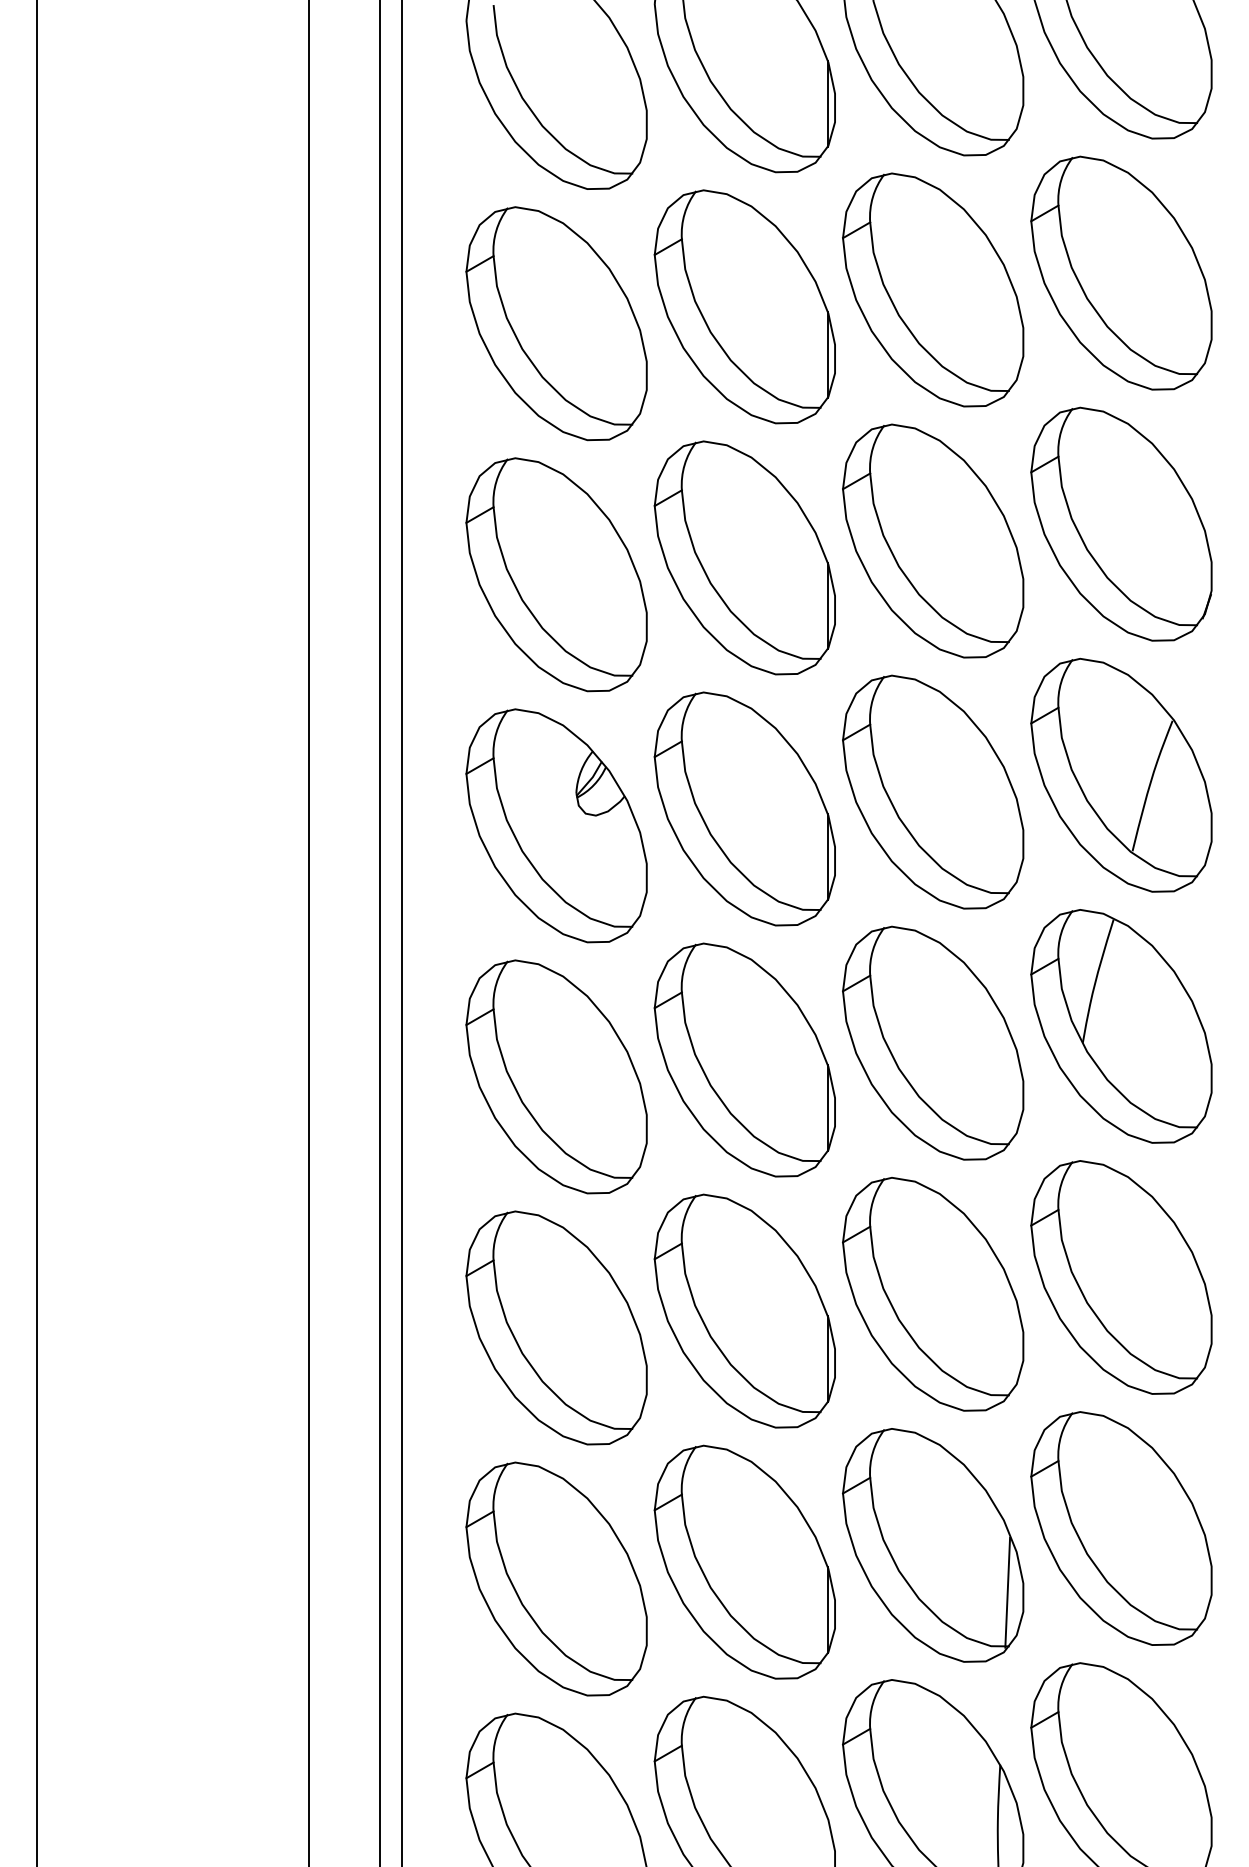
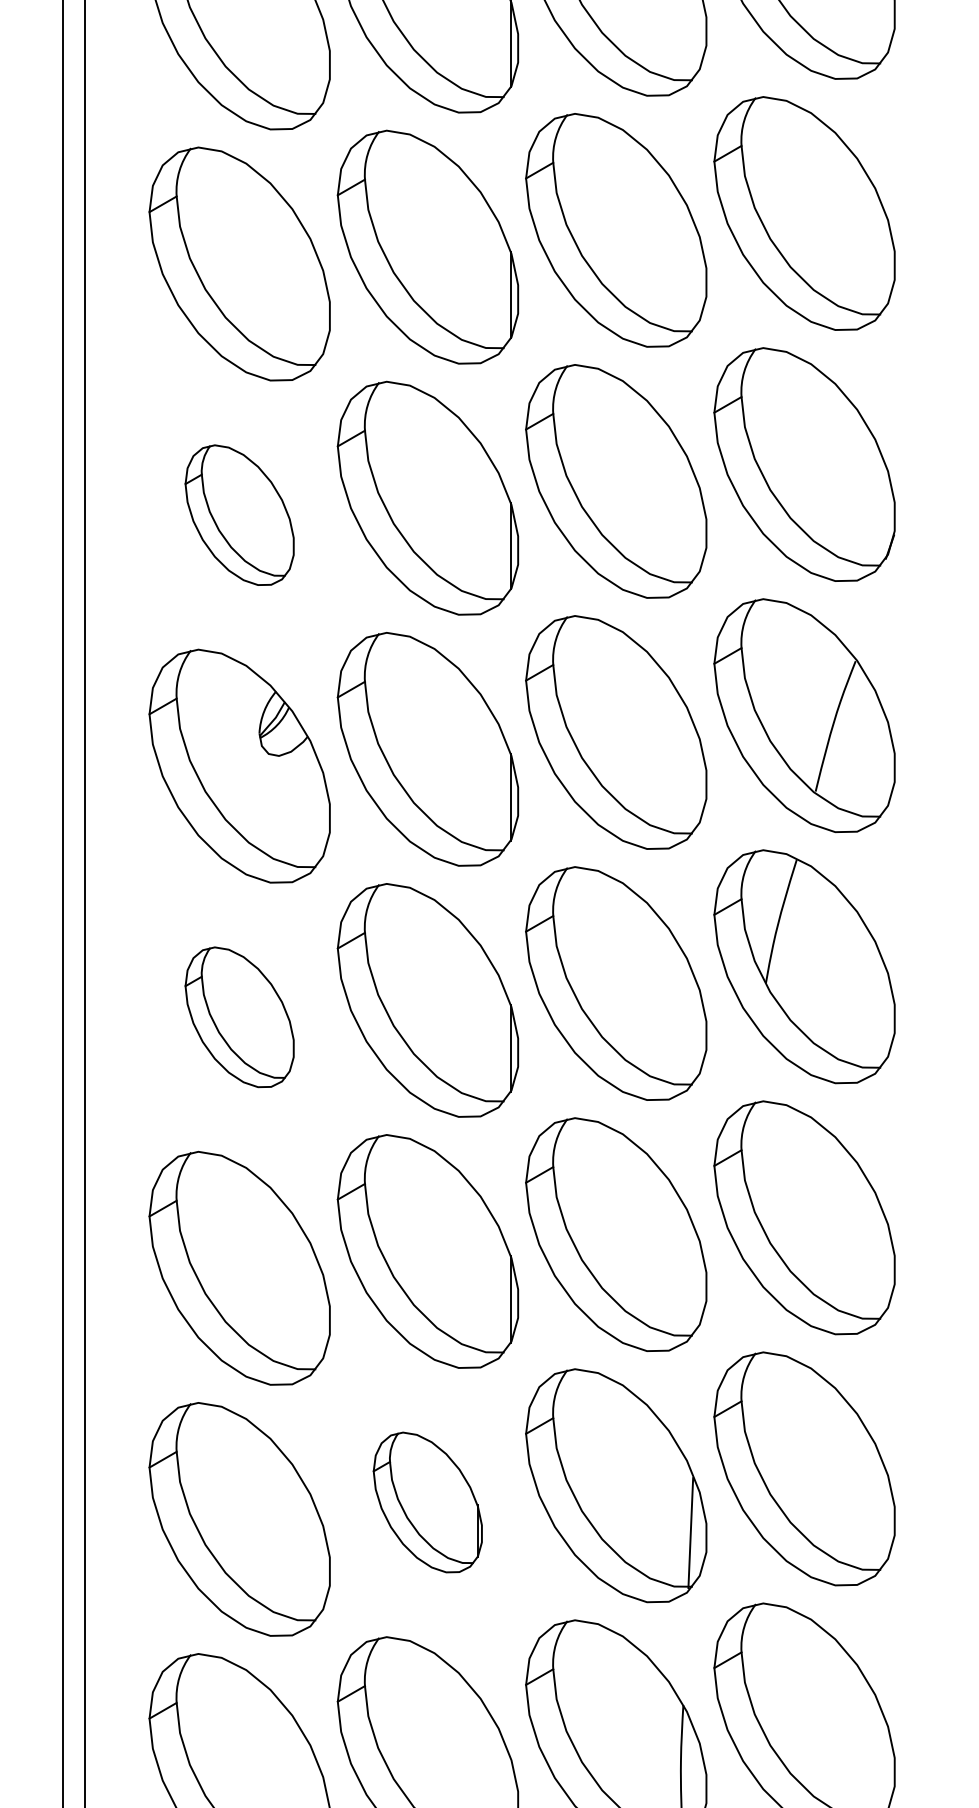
part: (556, 574) -> (239, 514), size x0.6
part: (556, 1076) -> (239, 1016), size x0.6
part: (744, 1561) -> (427, 1501), size x0.6

